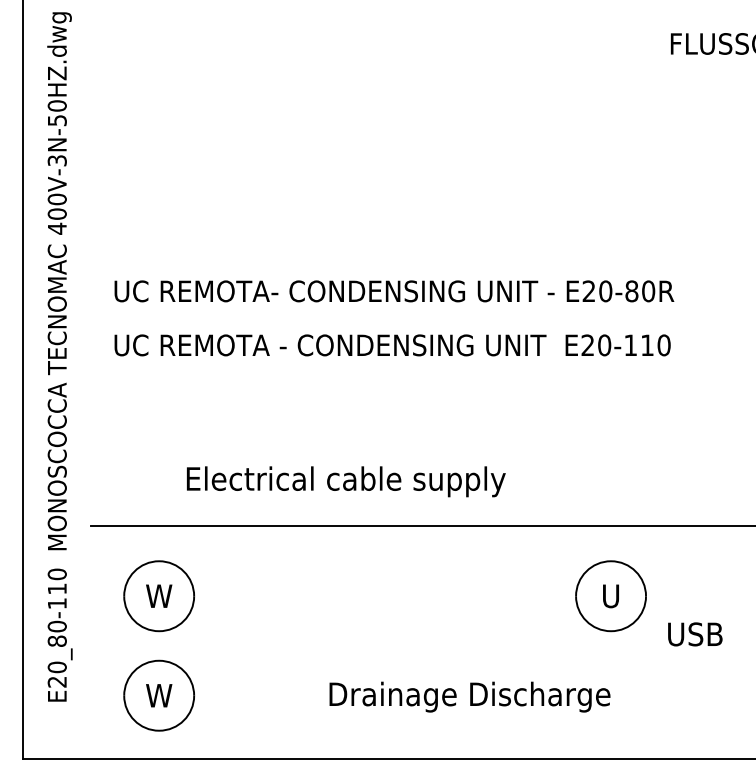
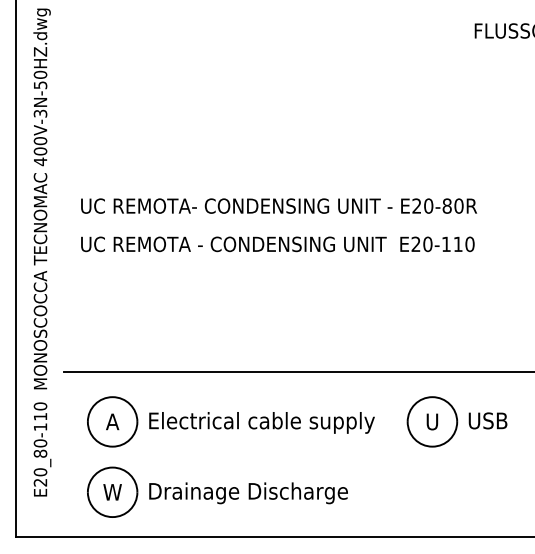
text: (345, 481) -> (261, 422), moved
text: (159, 595) -> (112, 421), W -> A
text: (694, 633) -> (487, 420), moved
text: (469, 697) -> (248, 493), moved

